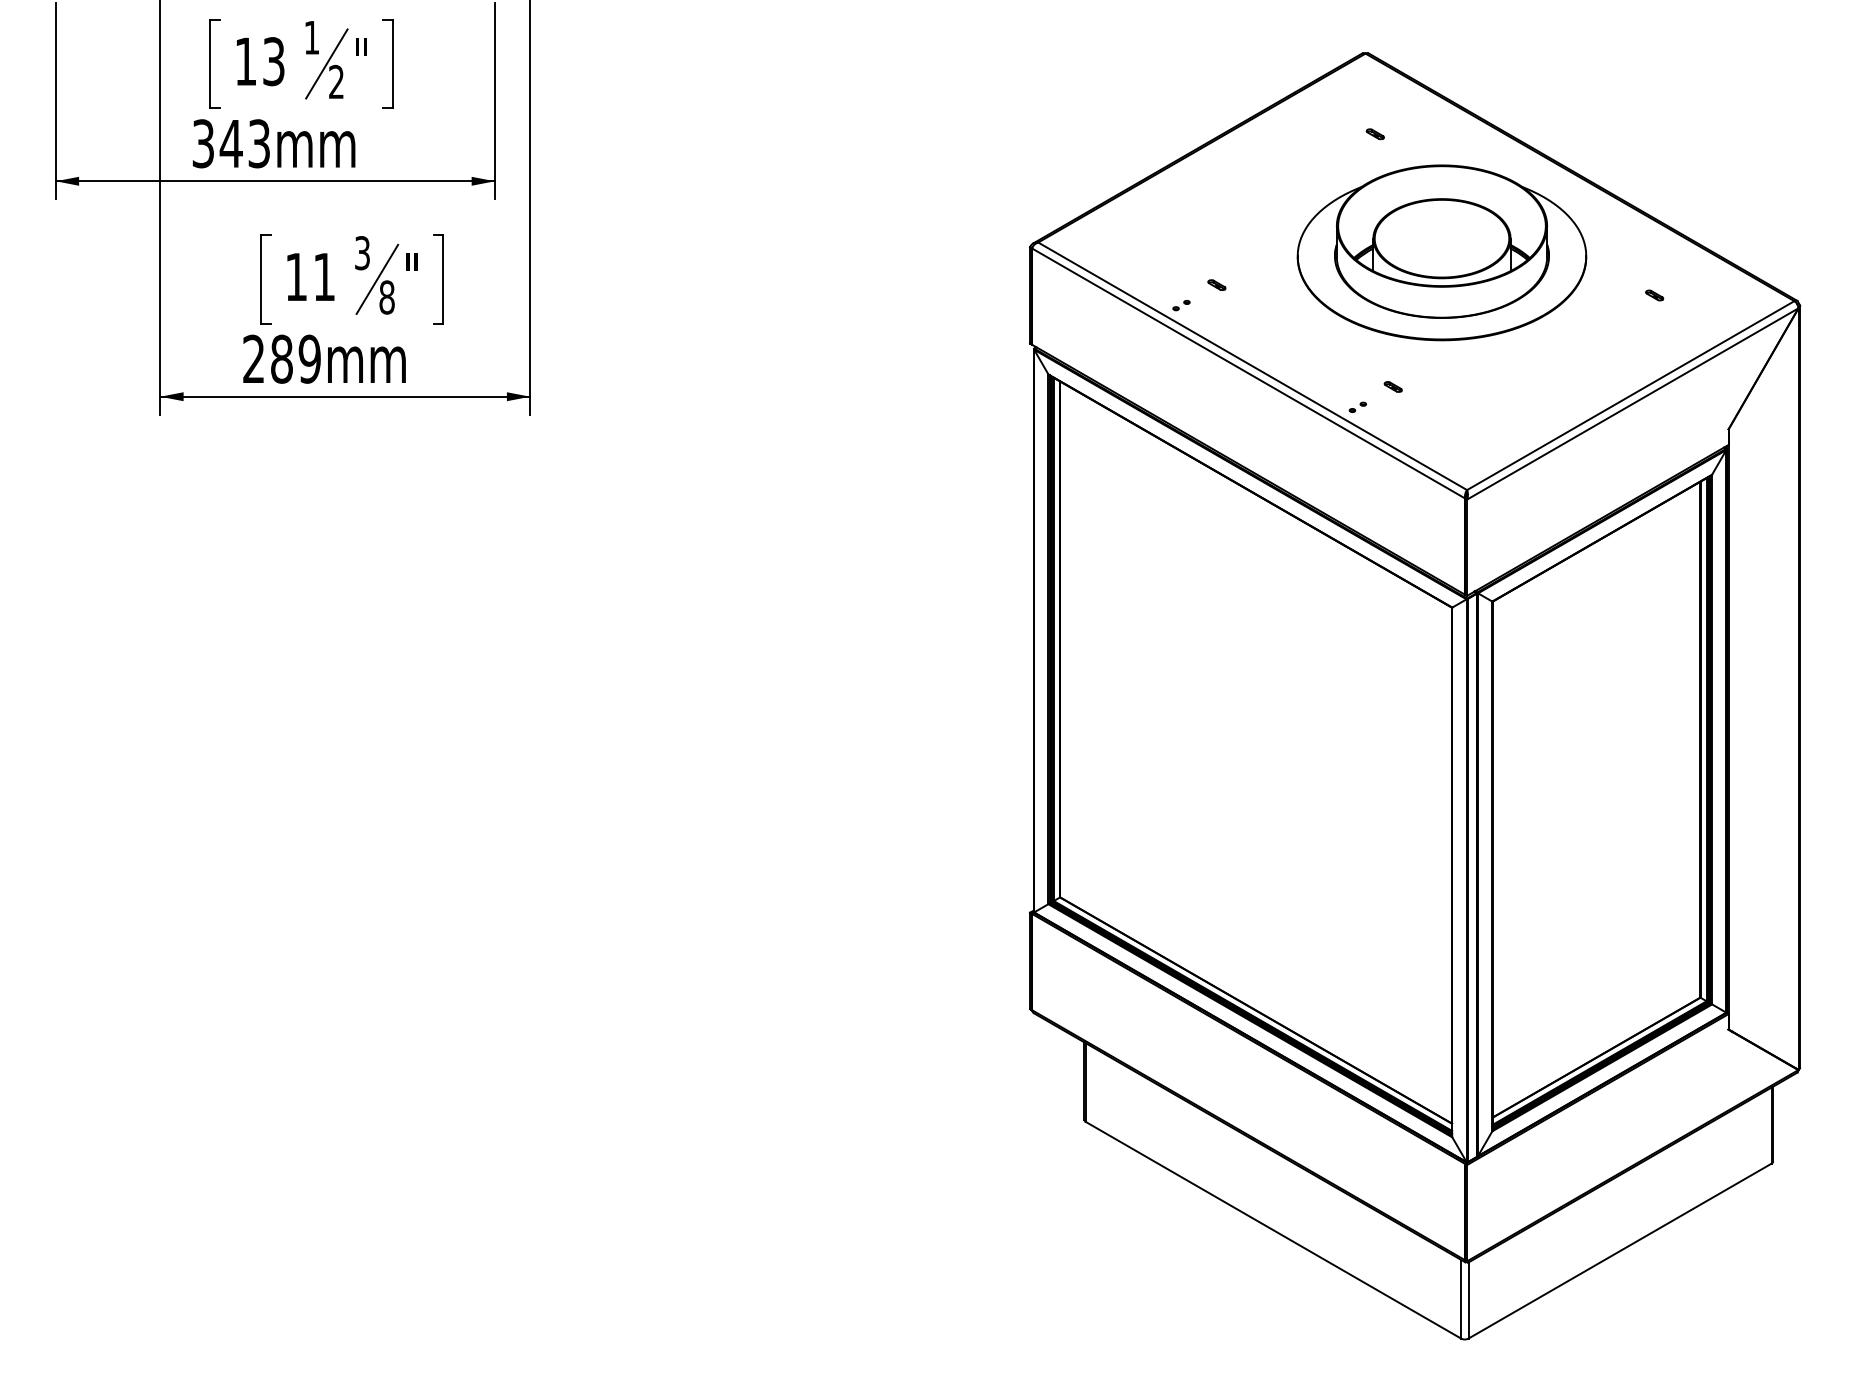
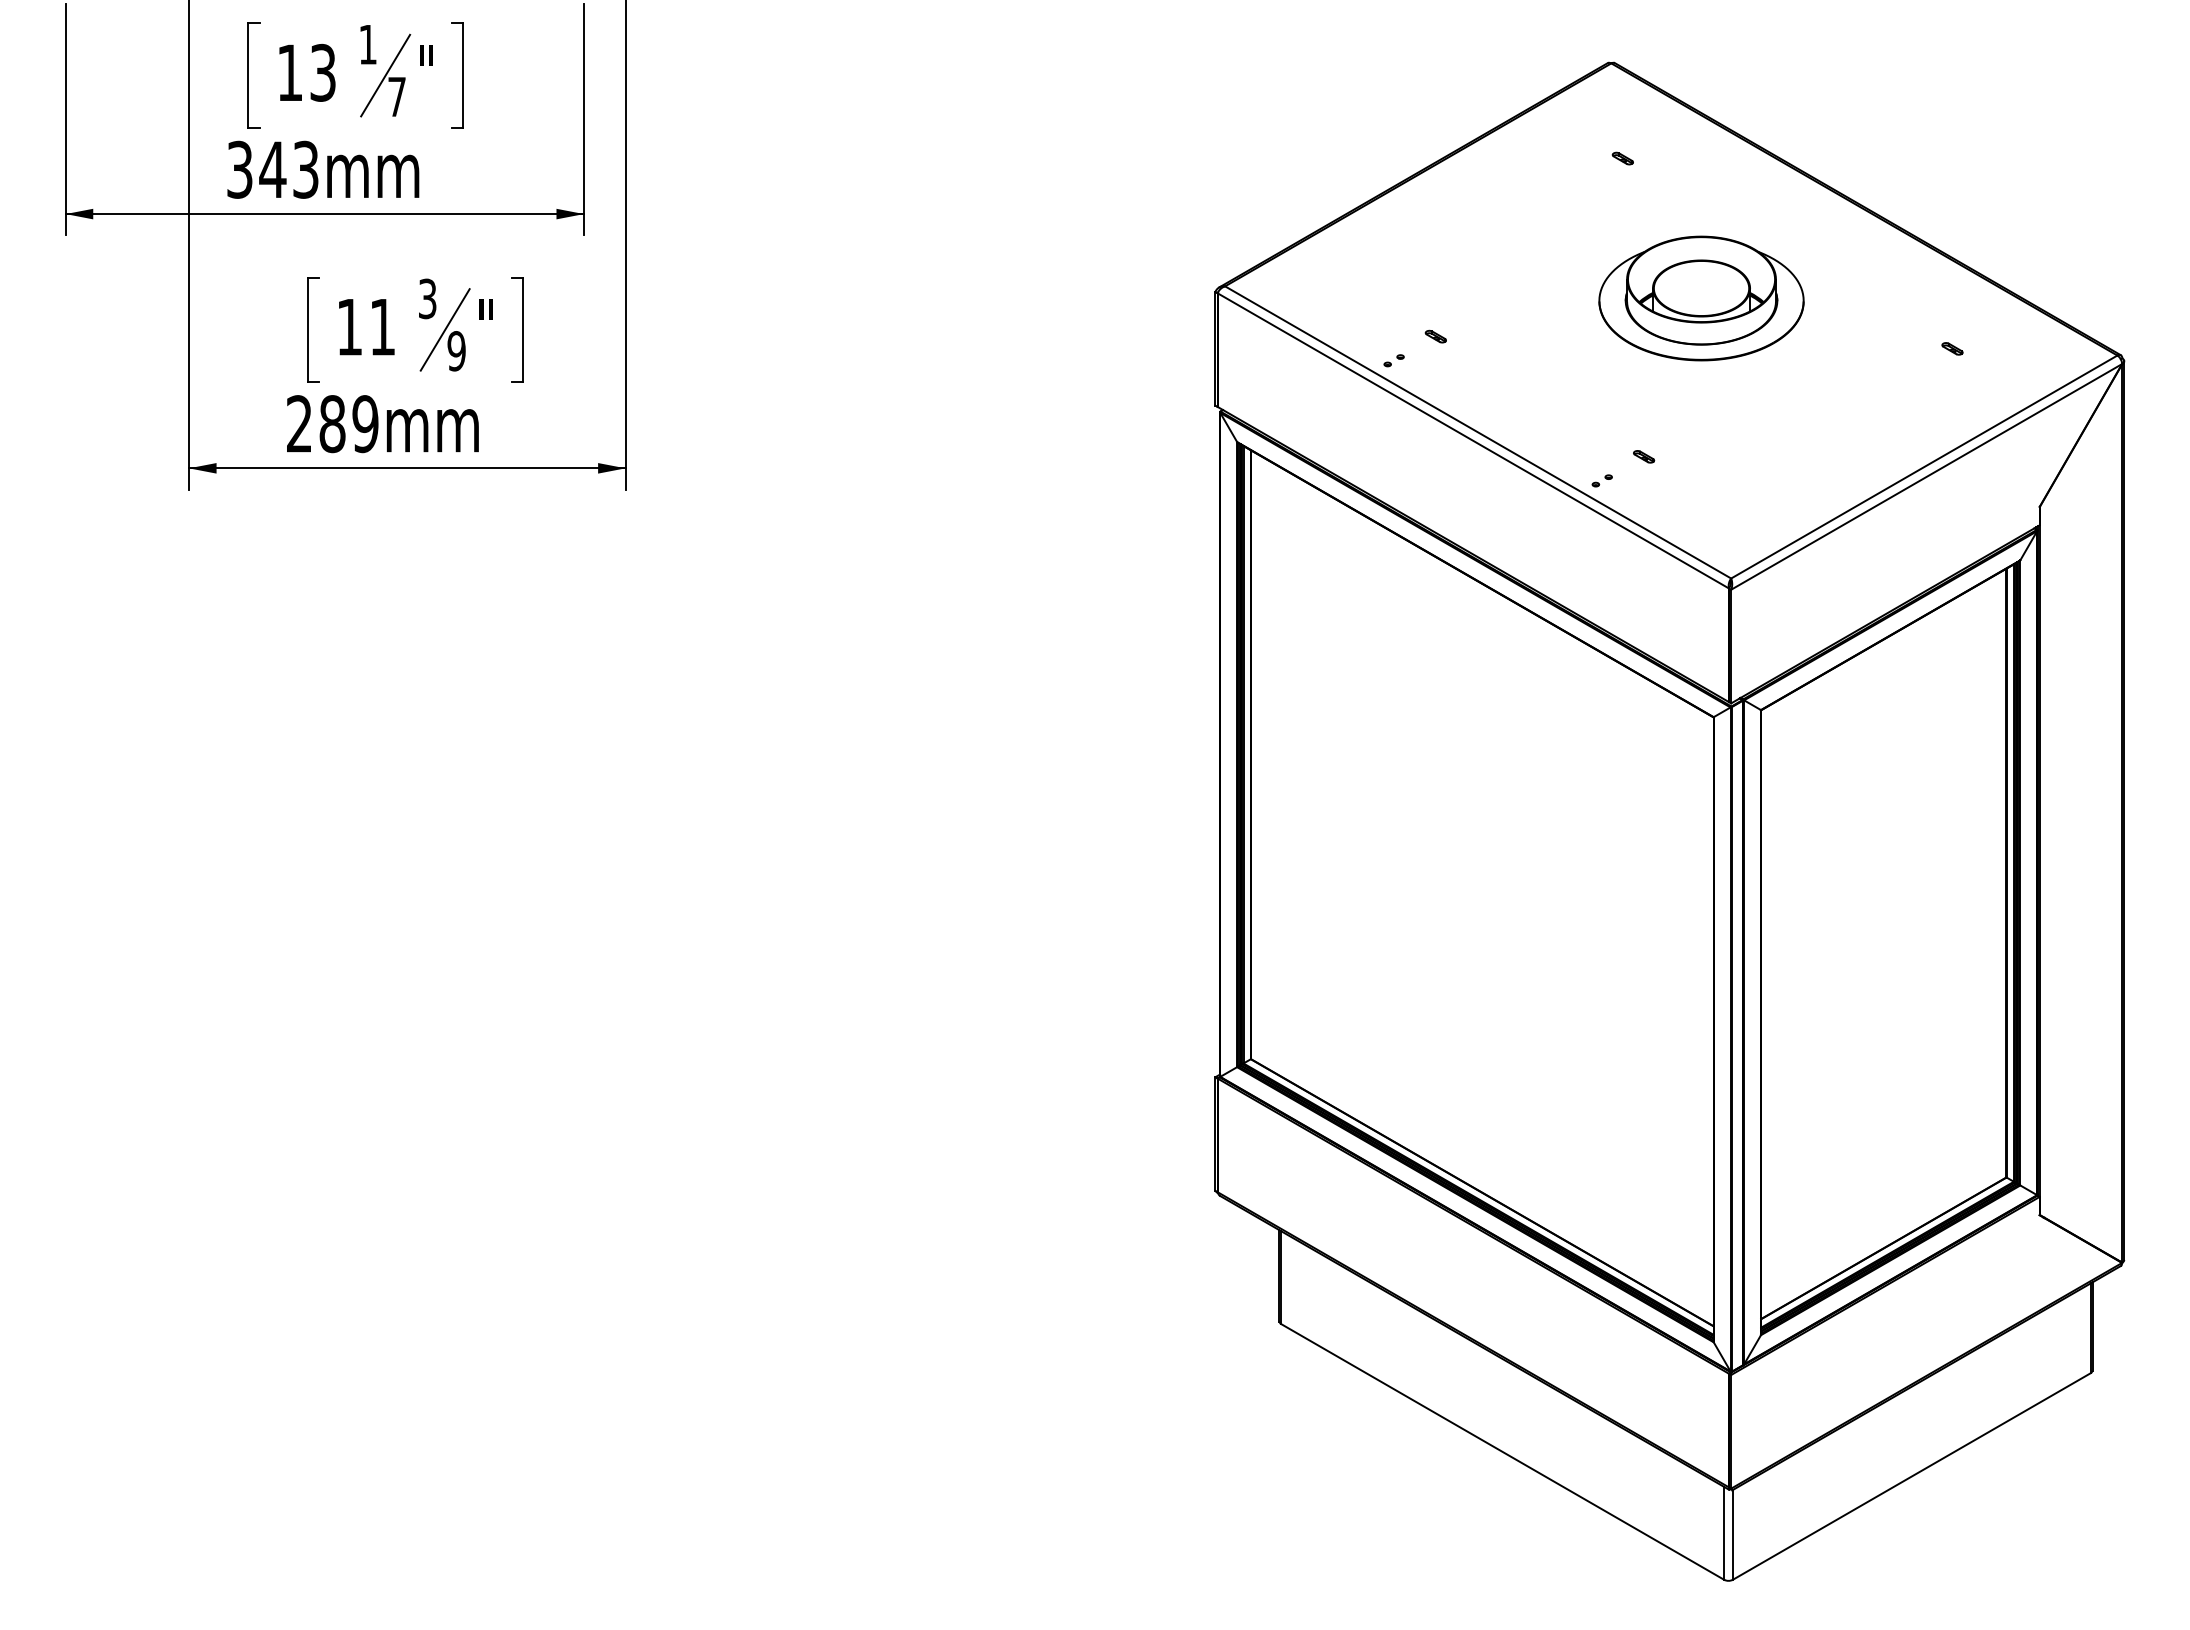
text: (336, 81) -> (396, 96), 2 -> 7
part: (1441, 252) -> (1701, 298), size x0.6
text: (386, 297) -> (456, 351), 8 -> 9

